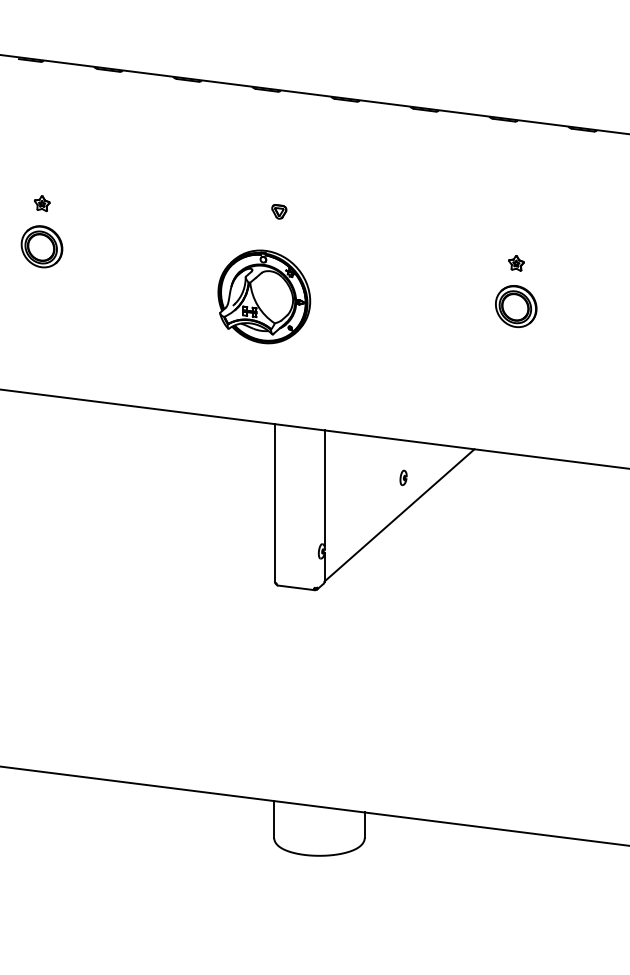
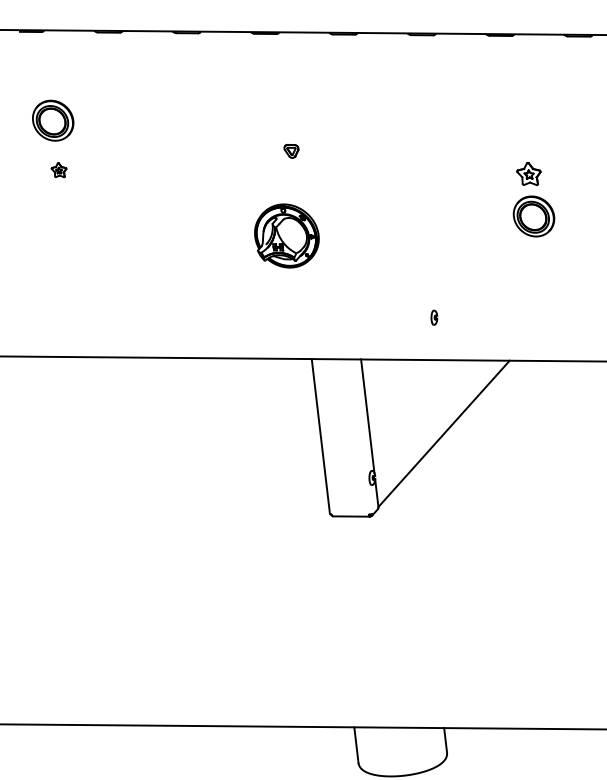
part: (41, 246) -> (52, 120), moved
part: (516, 263) -> (529, 174), size x1.6
part: (264, 296) -> (286, 235), size x0.7
part: (403, 477) -> (434, 317), moved

